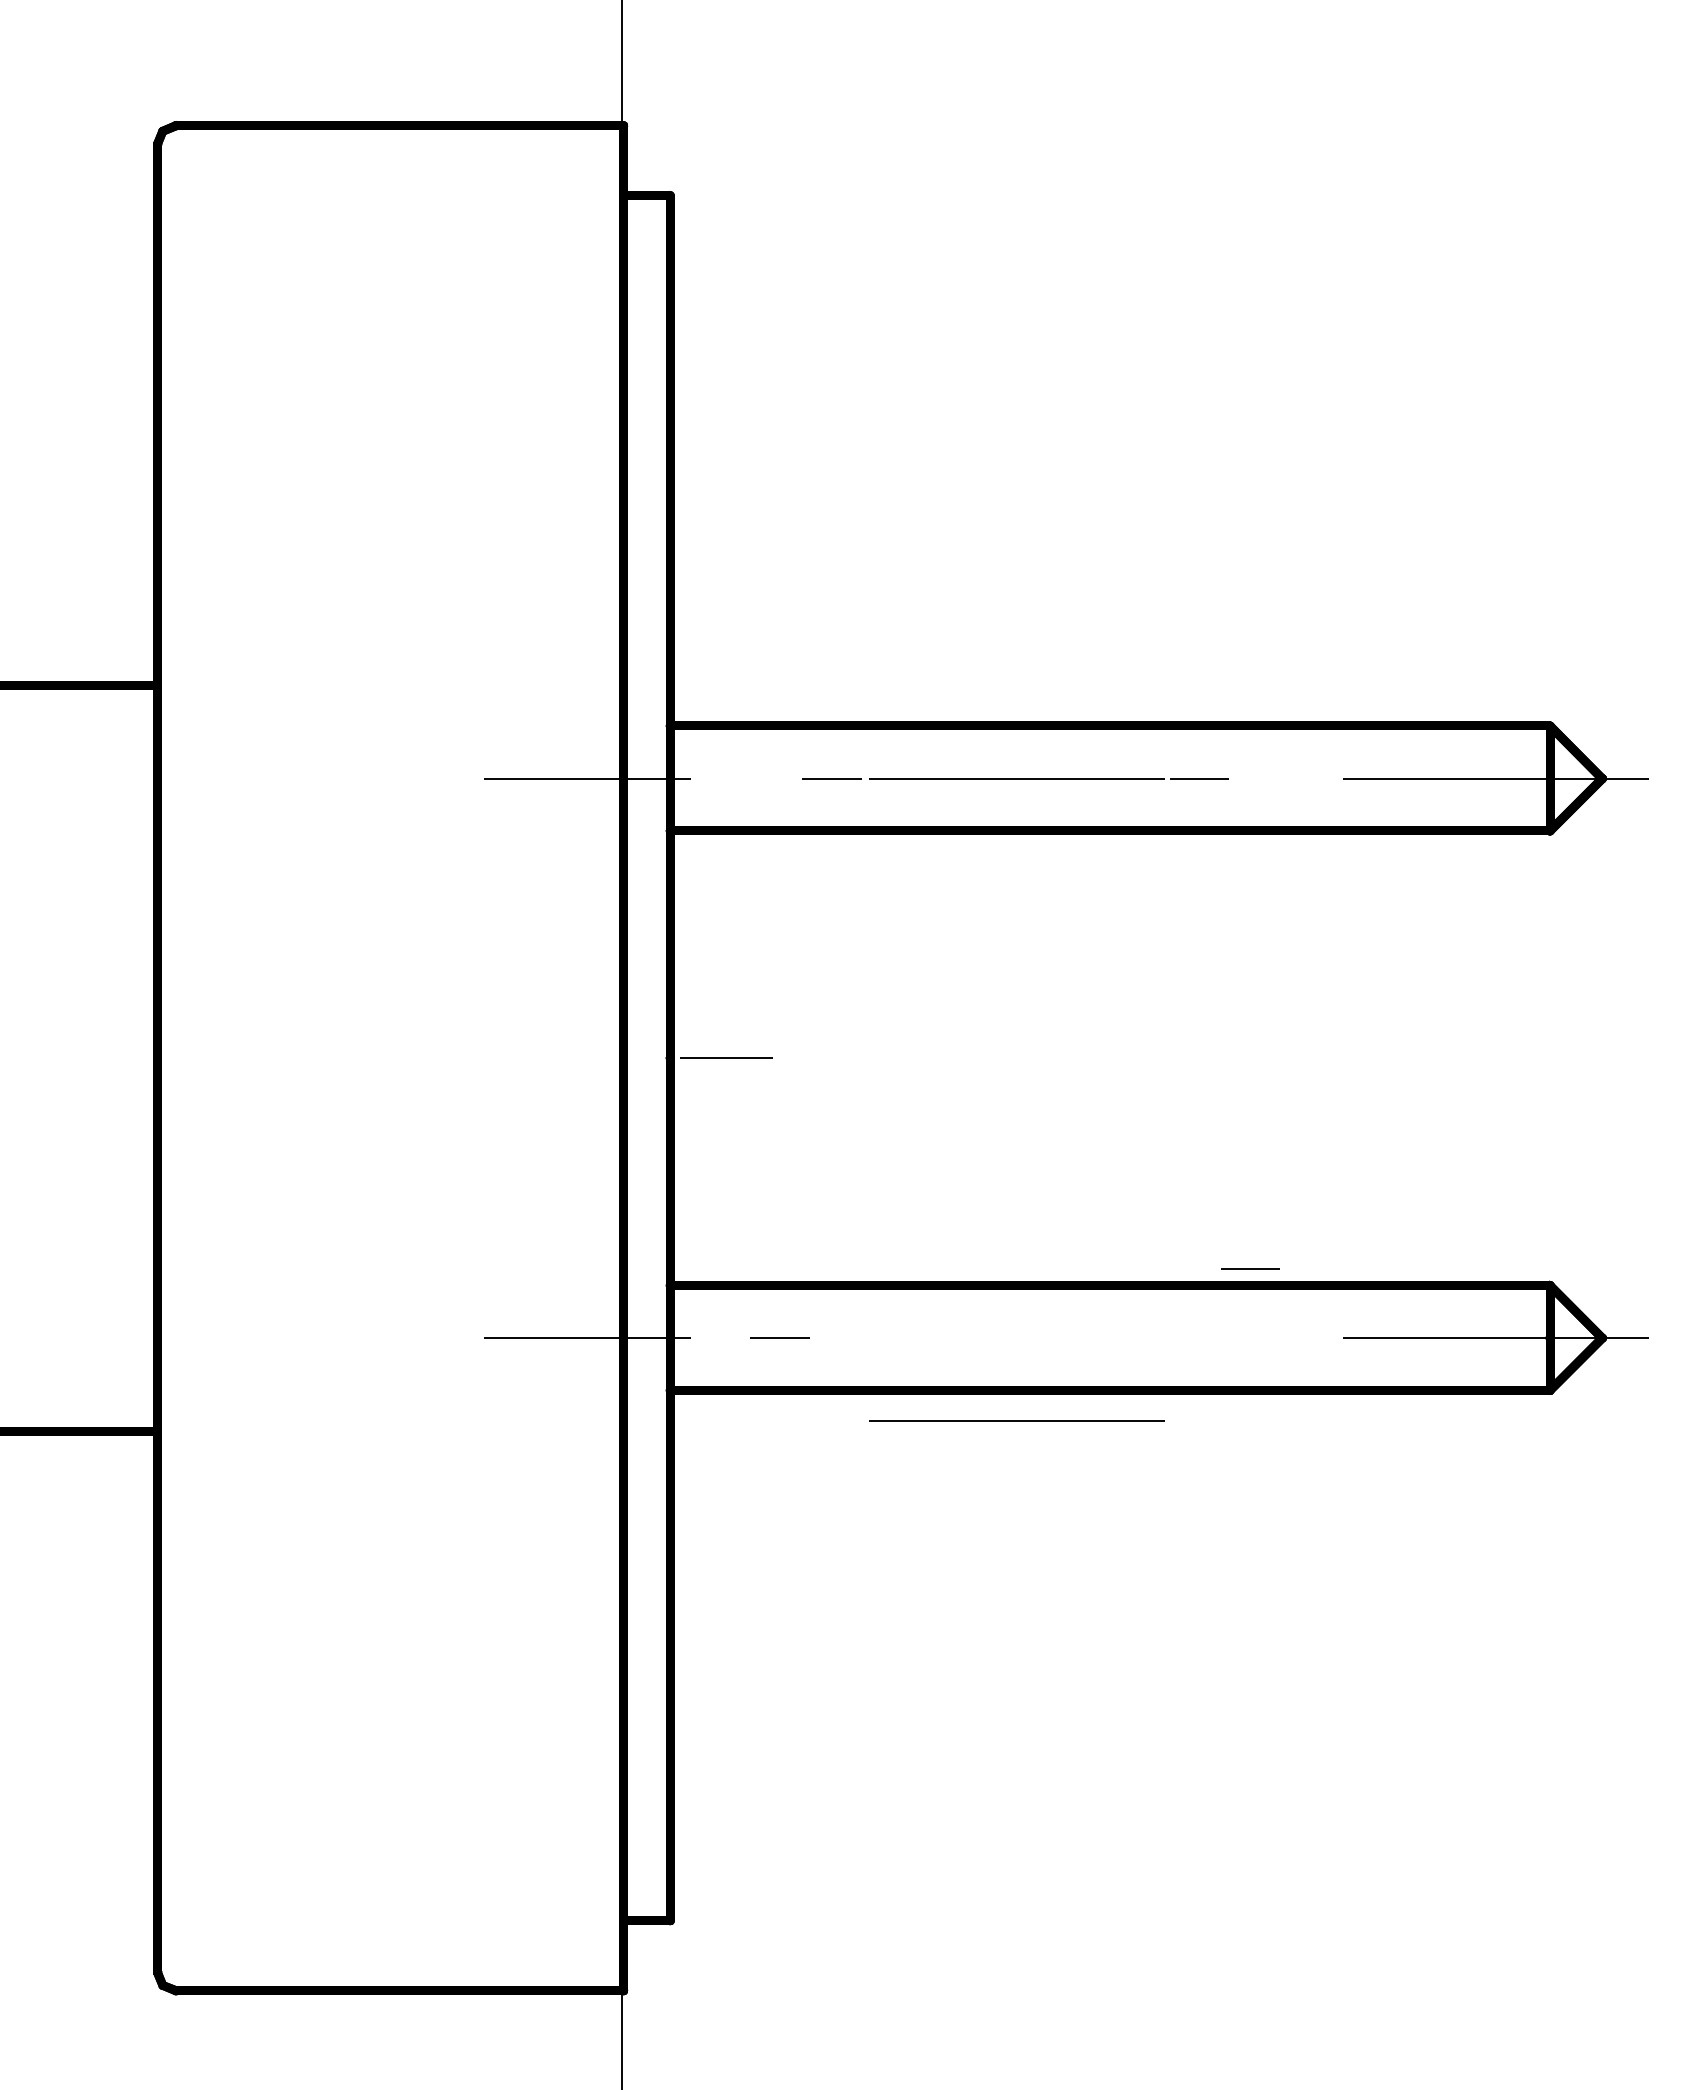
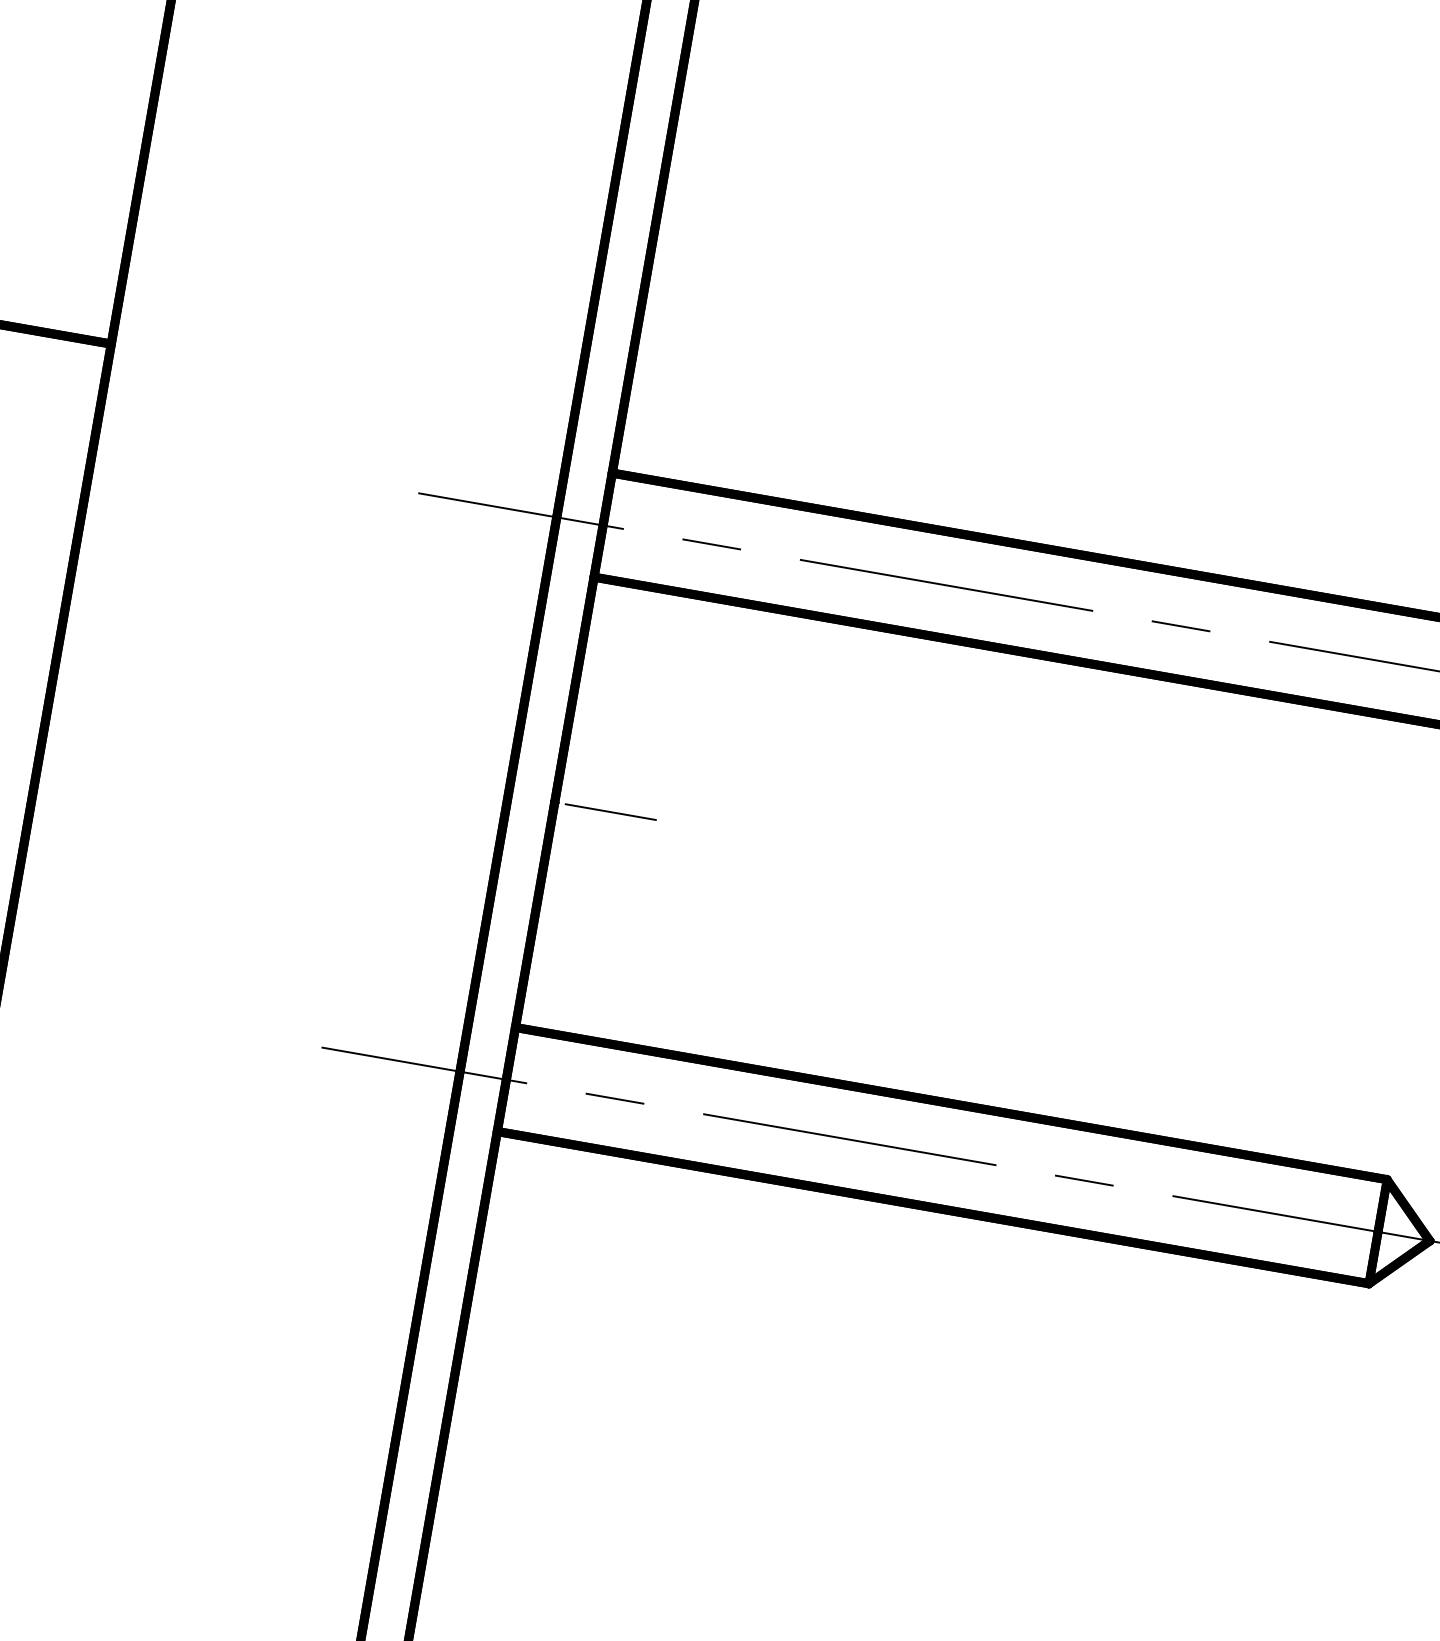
line: (831, 778) -> (711, 544), moved
line: (1199, 778) -> (1180, 626), moved
line: (1250, 1268) -> (1084, 1179), moved
line: (1016, 1420) -> (849, 1138), moved

